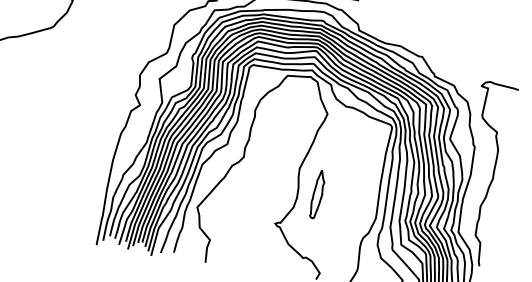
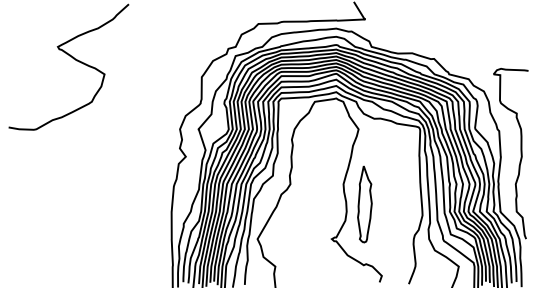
part: (317, 194) -> (364, 204), size x1.67

